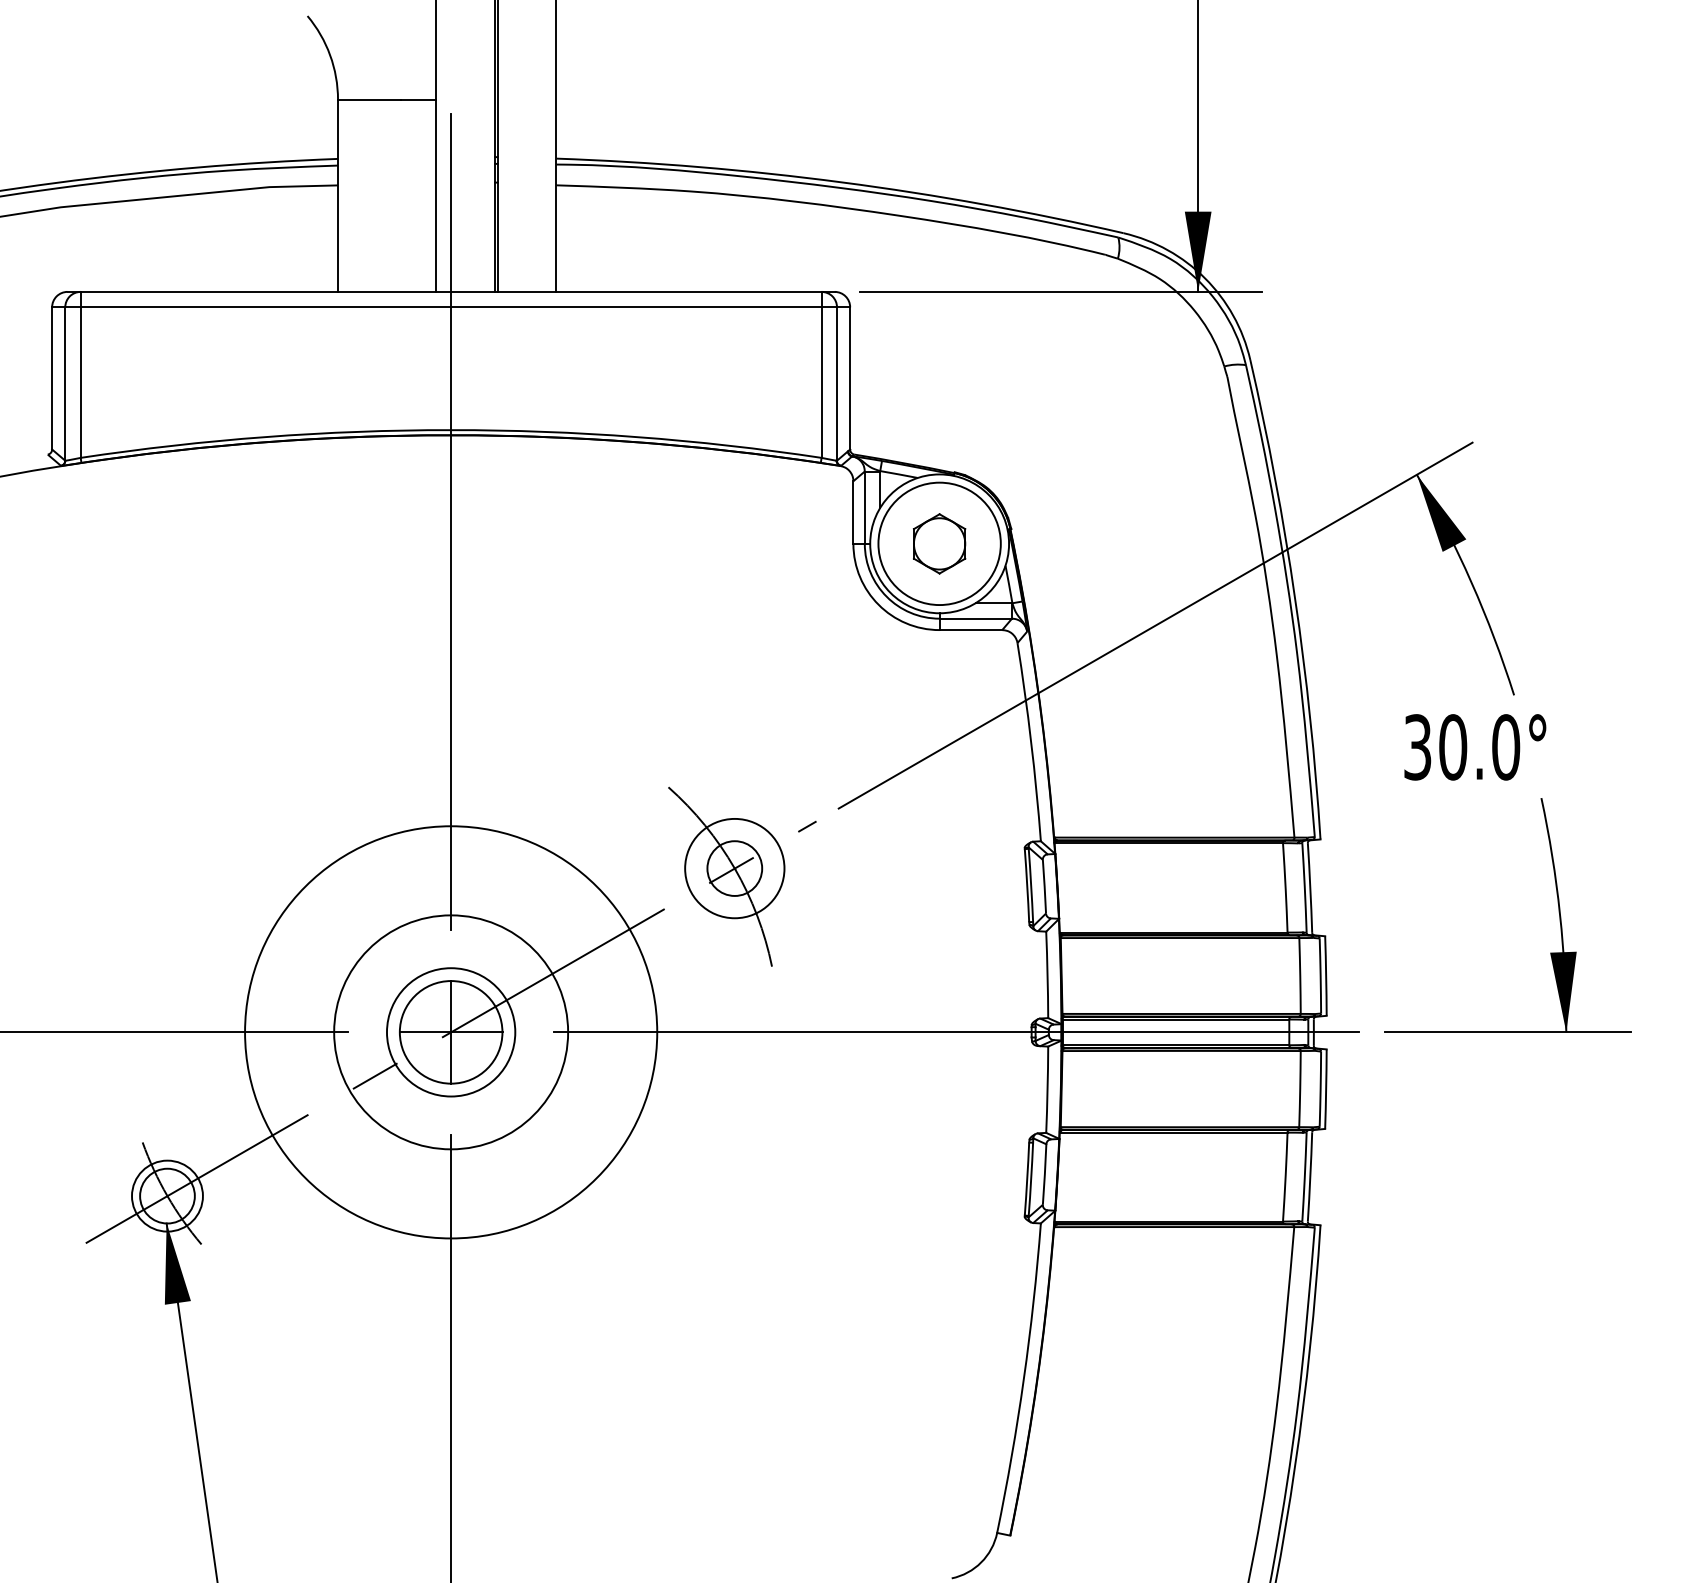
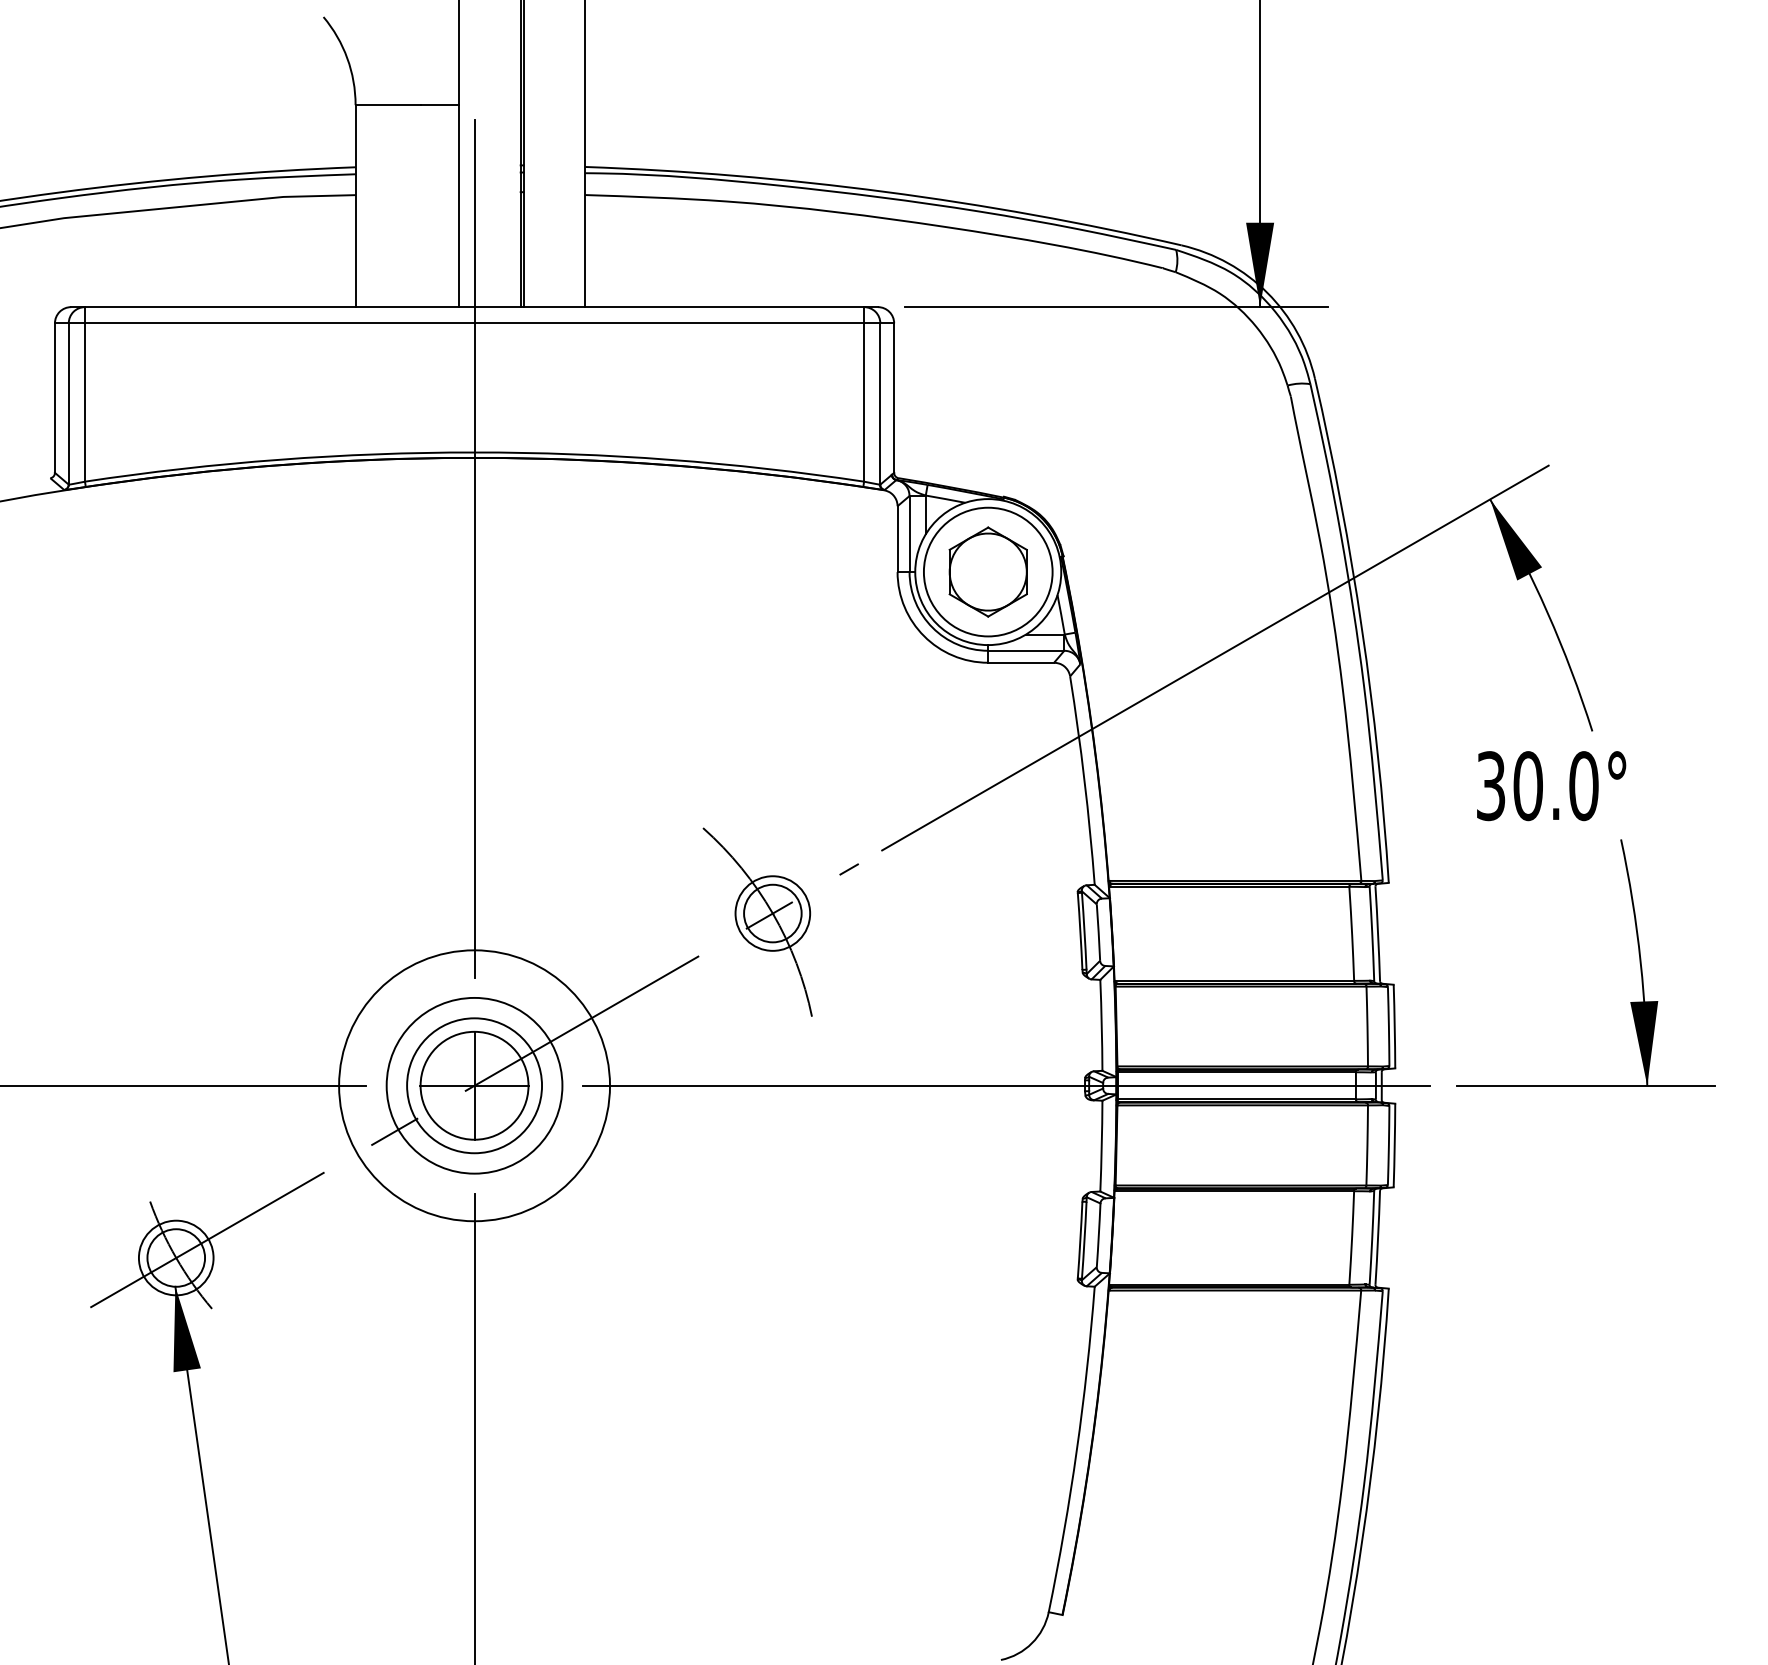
part: (939, 543) -> (988, 571), size x1.43
circle: (734, 868) -> (772, 913), size x0.71
circle: (450, 1031) -> (473, 1084), size x0.71
circle: (450, 1032) -> (473, 1085), size x0.62

